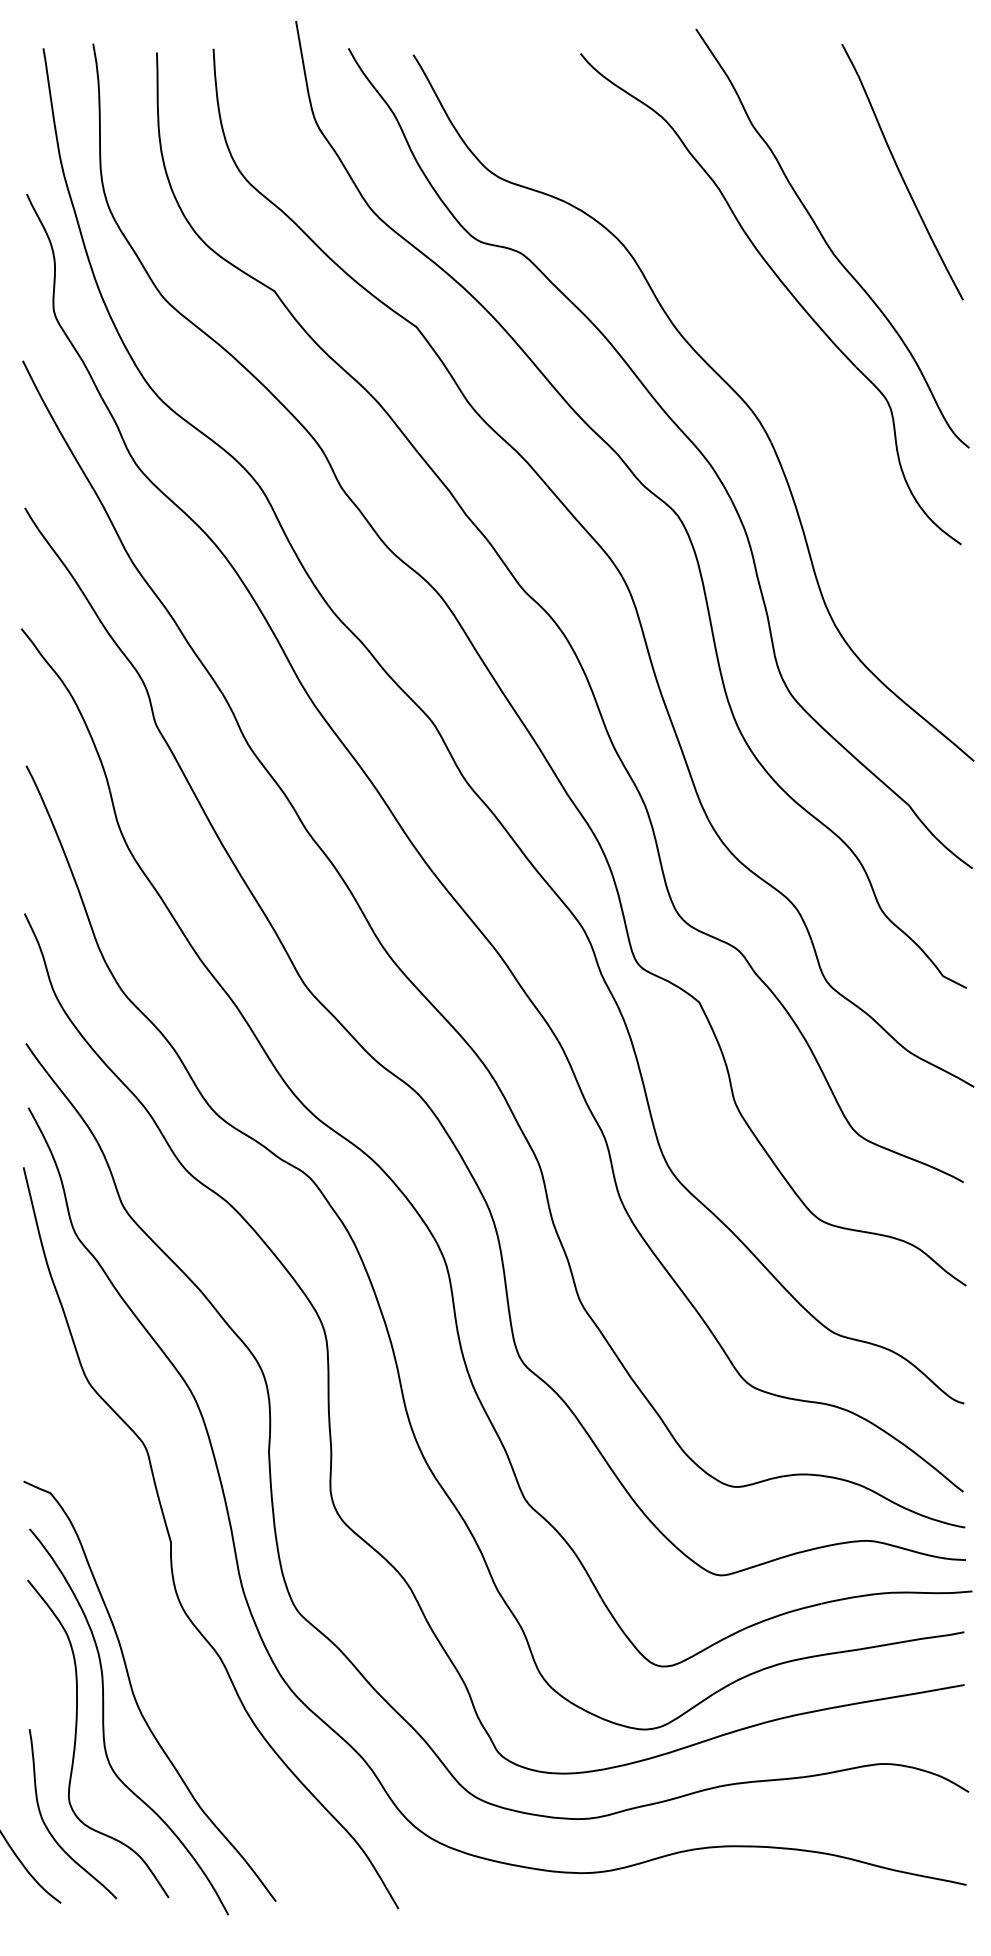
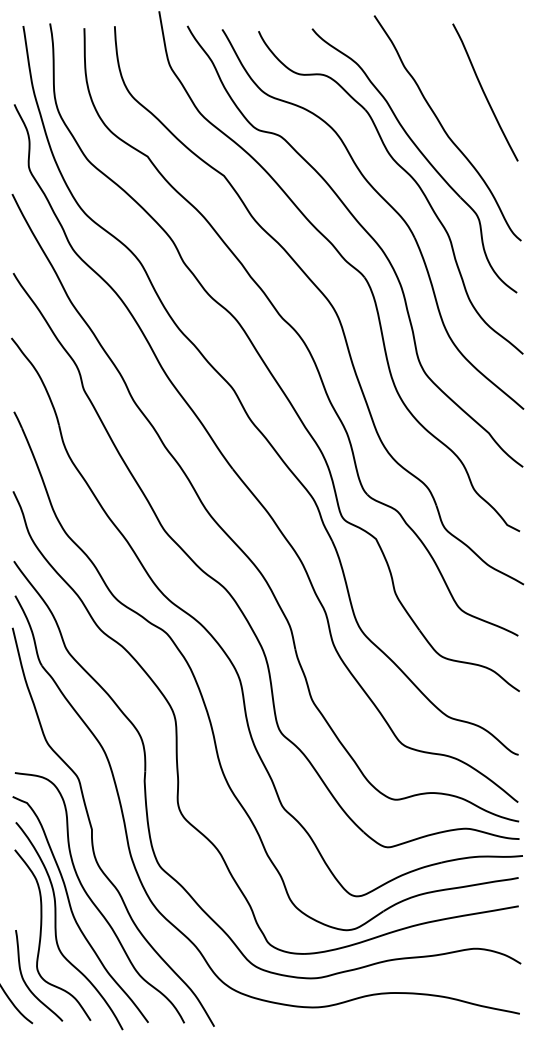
part: (757, 324) -> (407, 174), added
curve: (173, 1676) -> (93, 901), added

